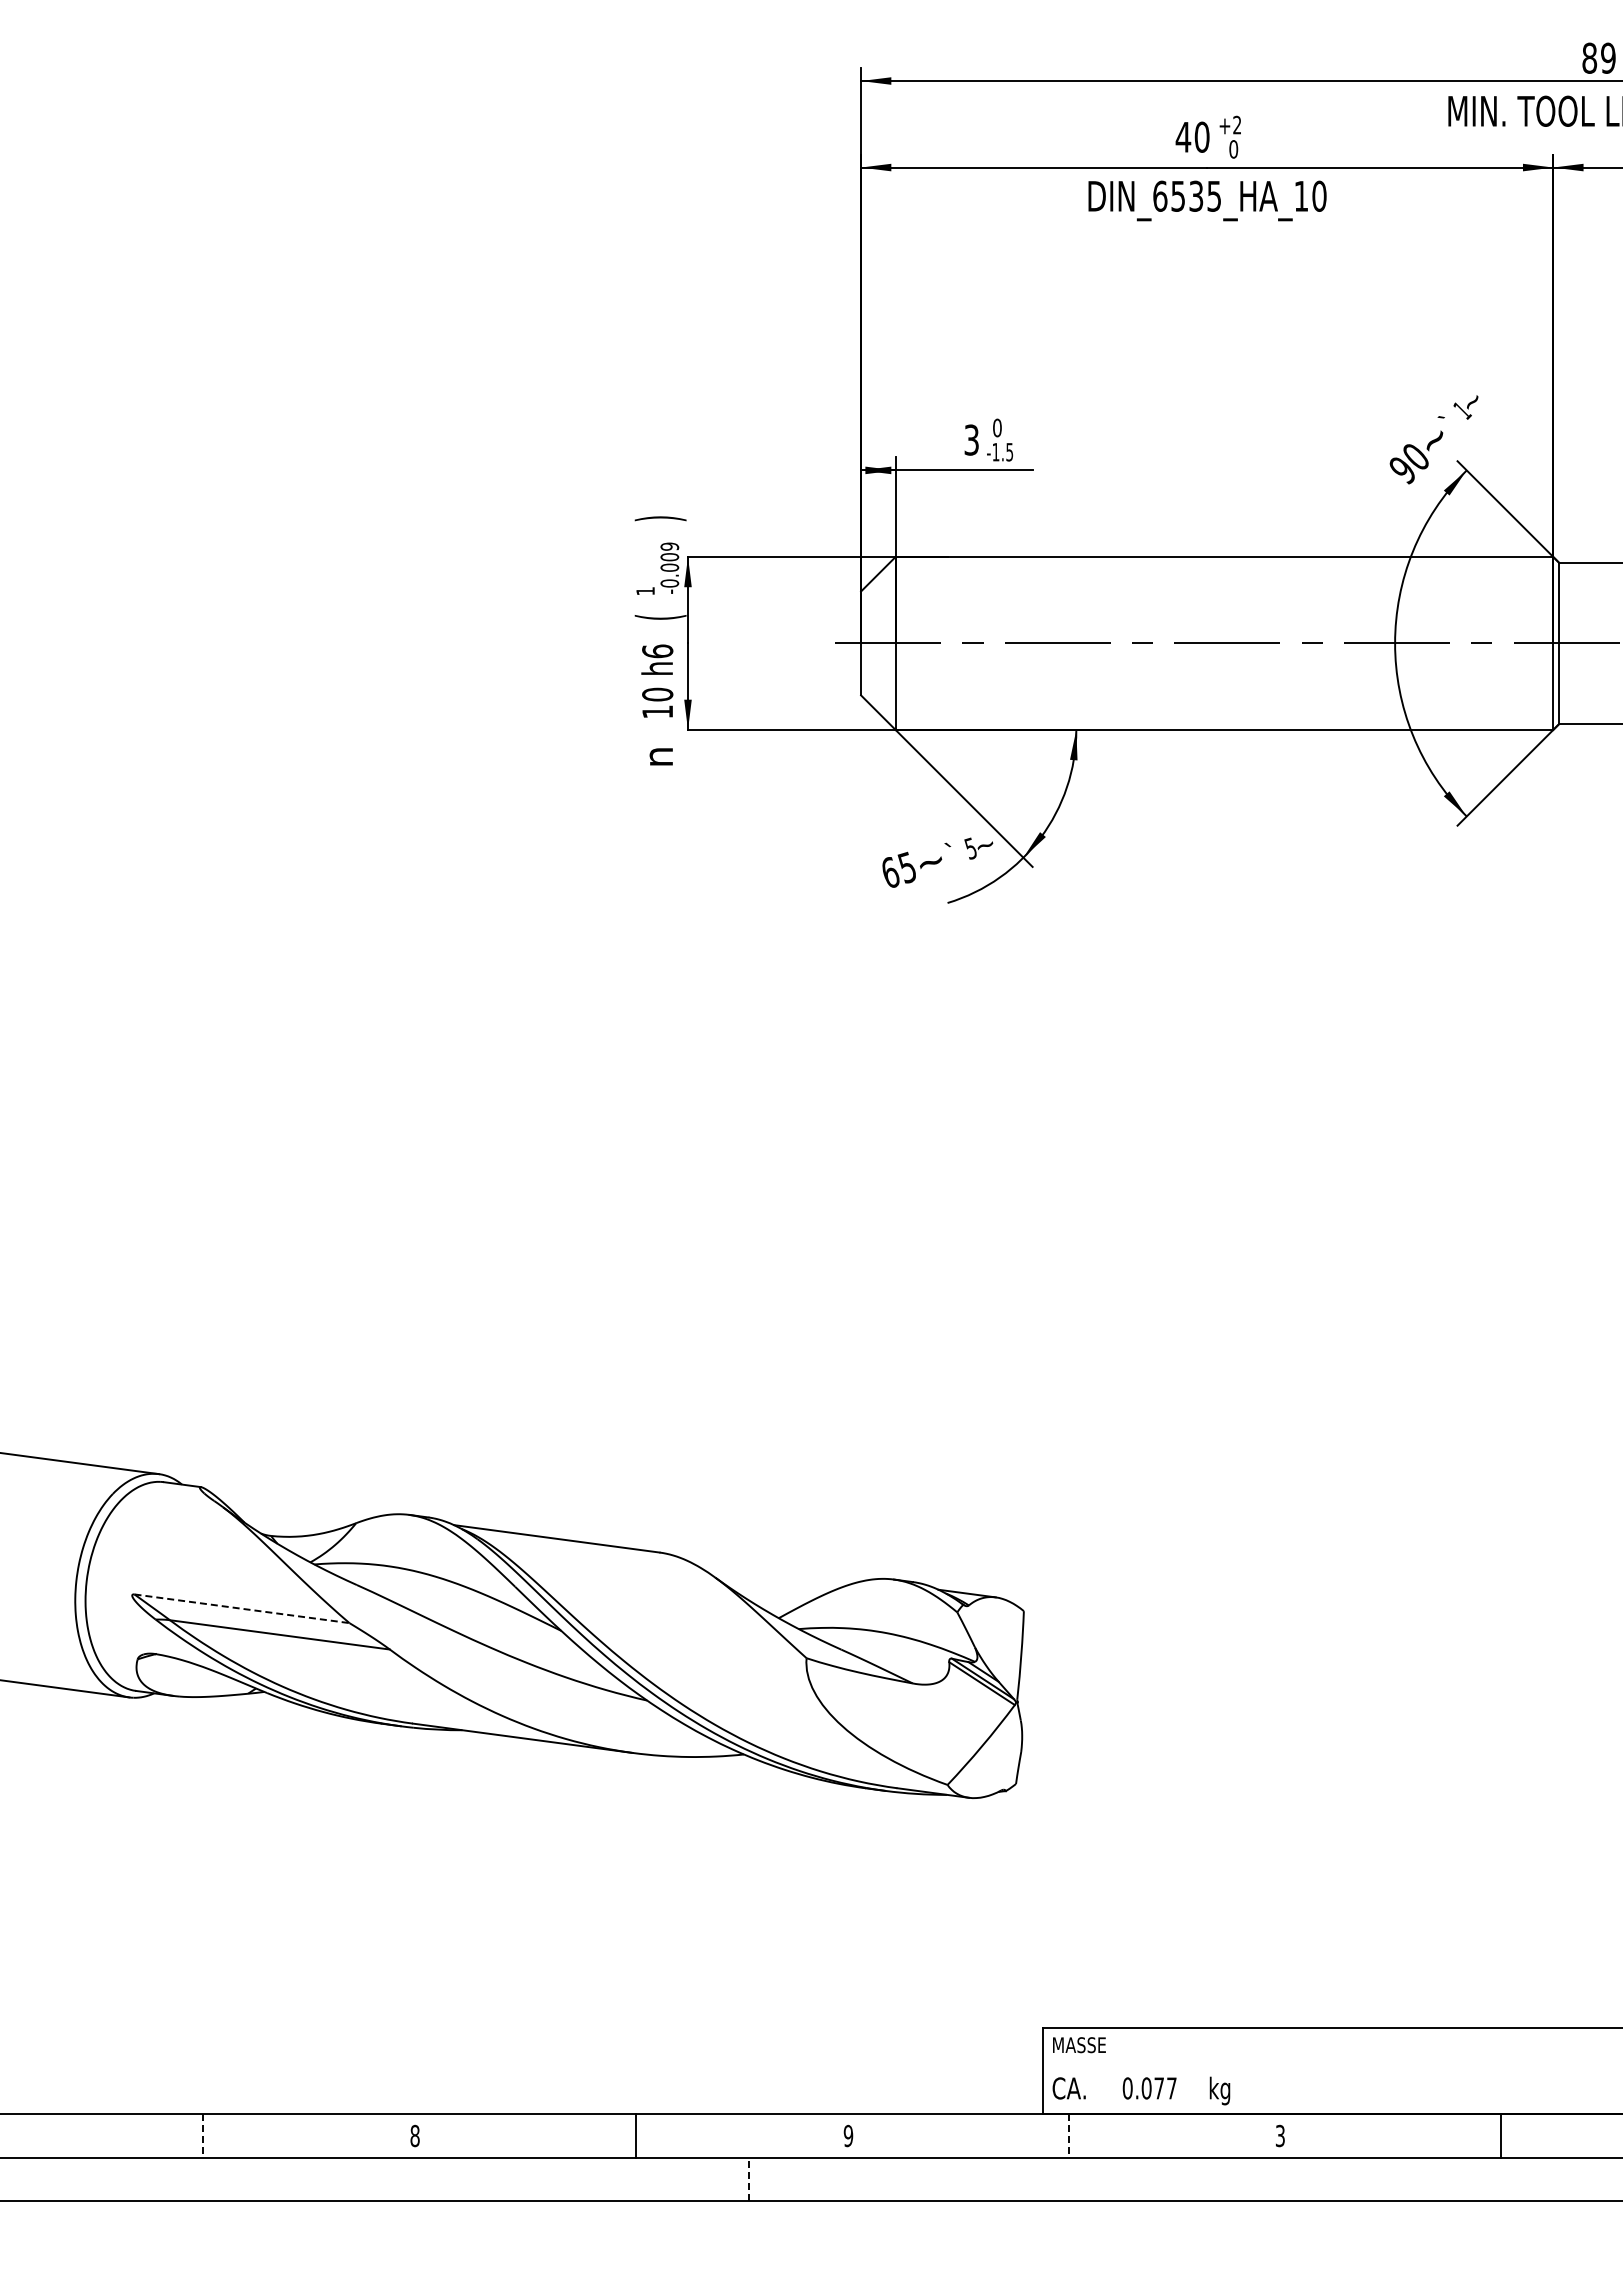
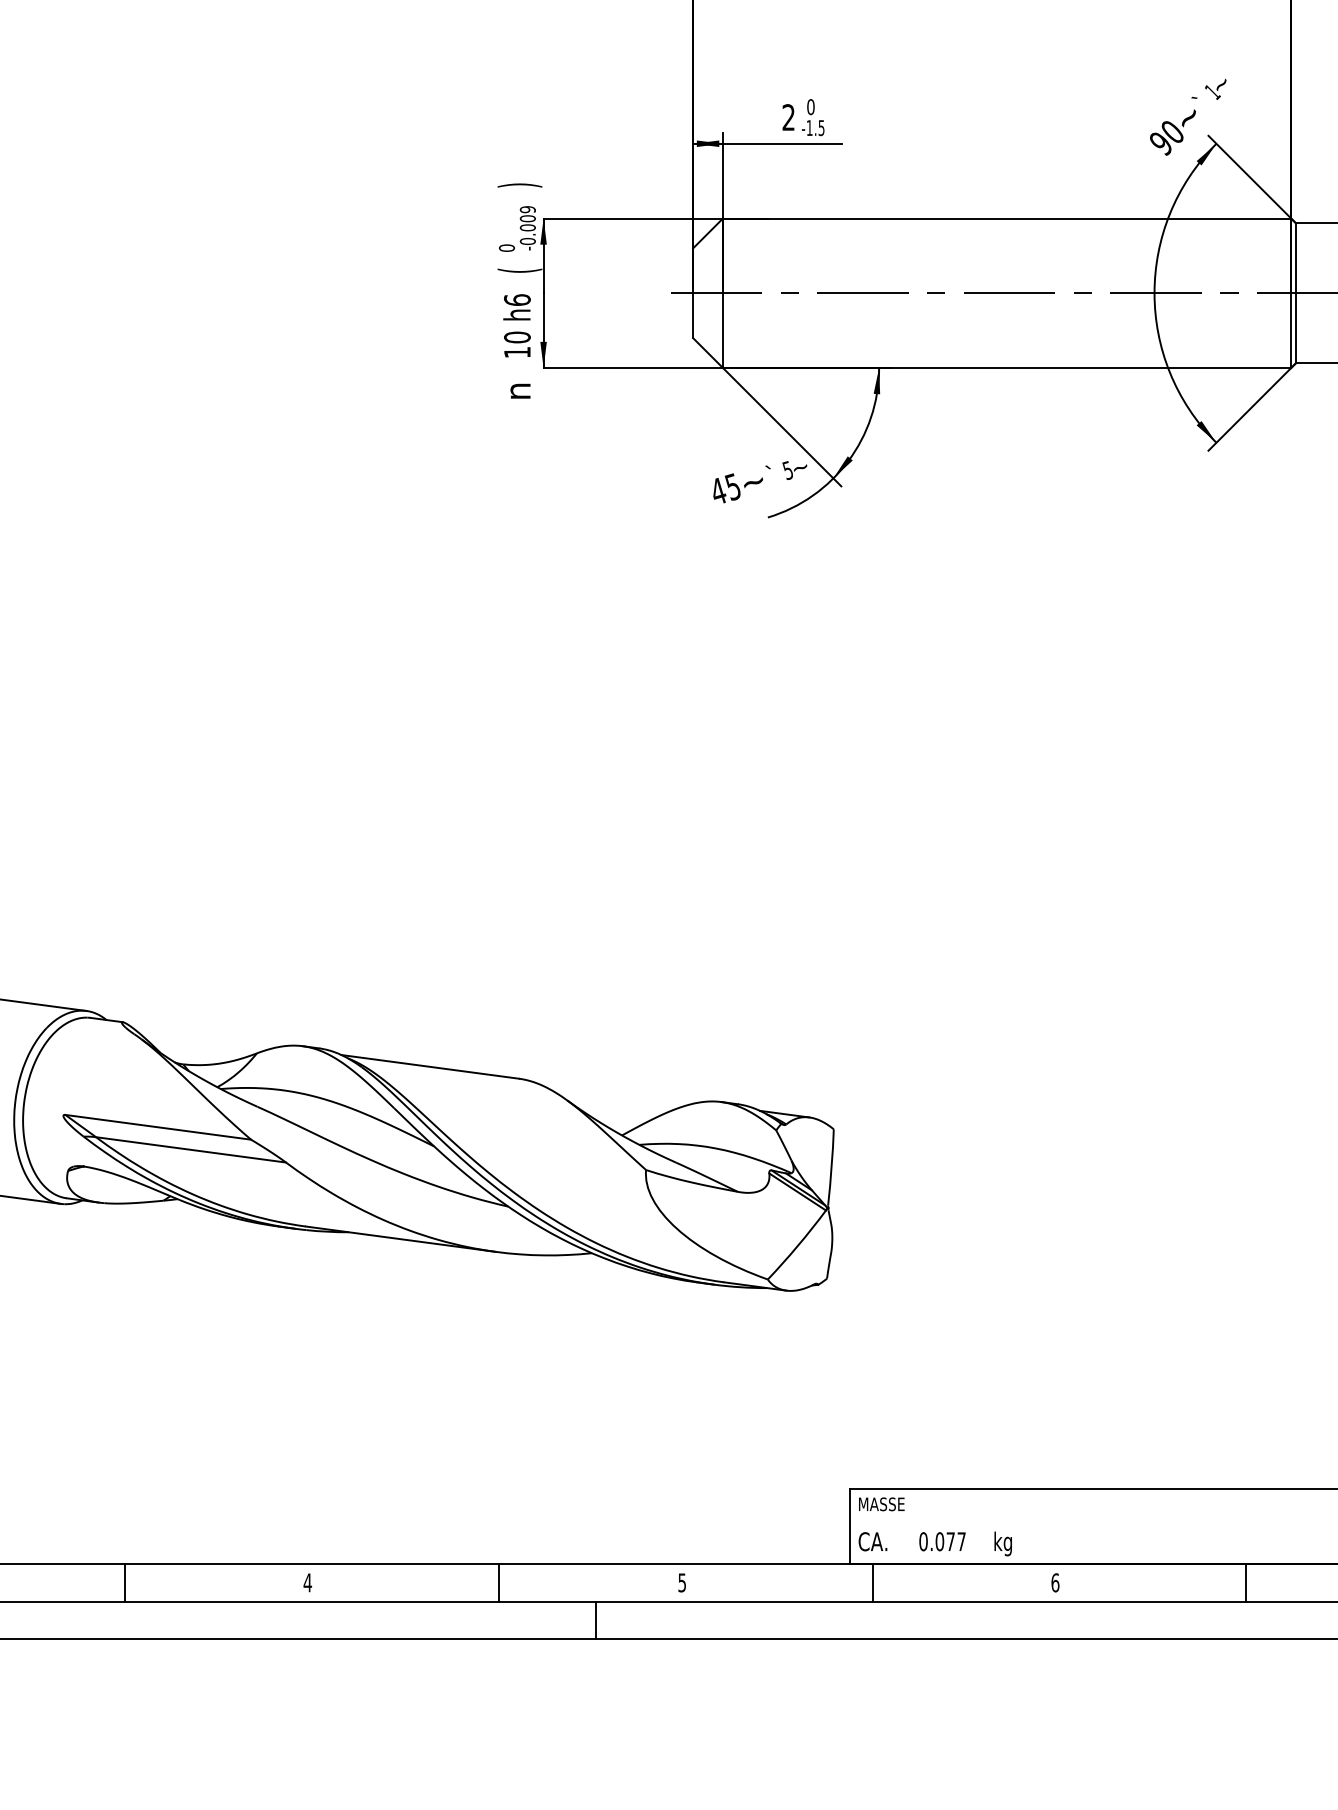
text: (971, 439) -> (788, 117), 3 -> 2
text: (645, 590) -> (506, 247), 1 -> 0
text: (890, 872) -> (718, 491), 65 -> 45
line: (242, 1608) -> (158, 1127), dashed -> solid
text: (414, 2135) -> (307, 1582), 8 -> 4
text: (848, 2135) -> (682, 1582), 9 -> 5
text: (1280, 2135) -> (1055, 1582), 3 -> 6
line: (203, 2136) -> (124, 1583), dashed -> solid
line: (1068, 2136) -> (872, 1583), dashed -> solid
line: (748, 2179) -> (595, 1620), dashed -> solid

